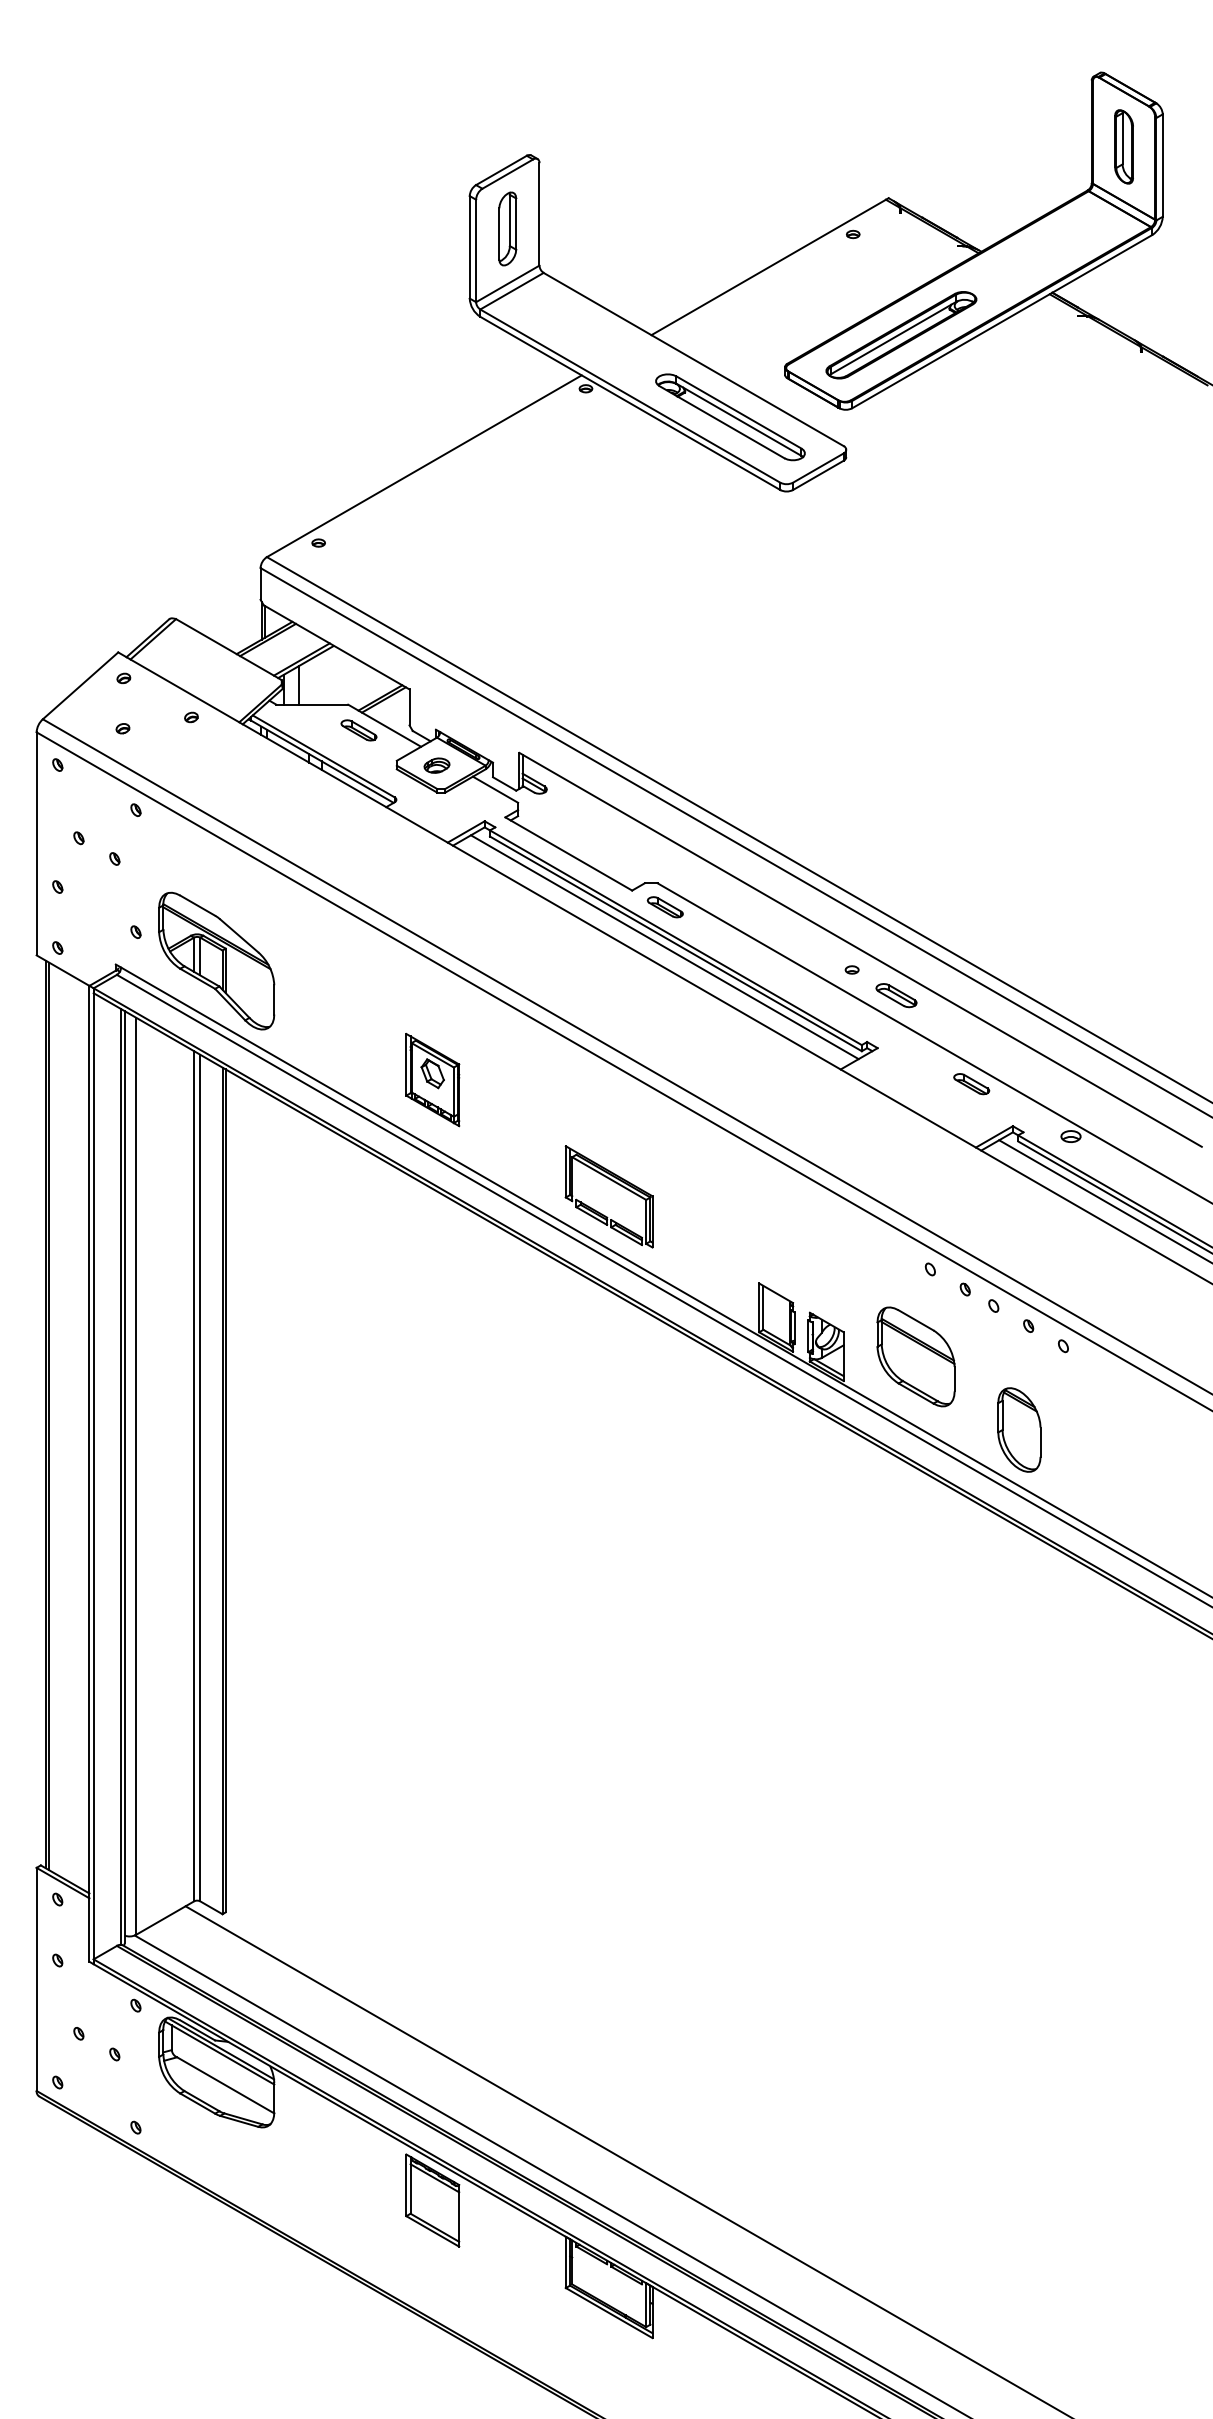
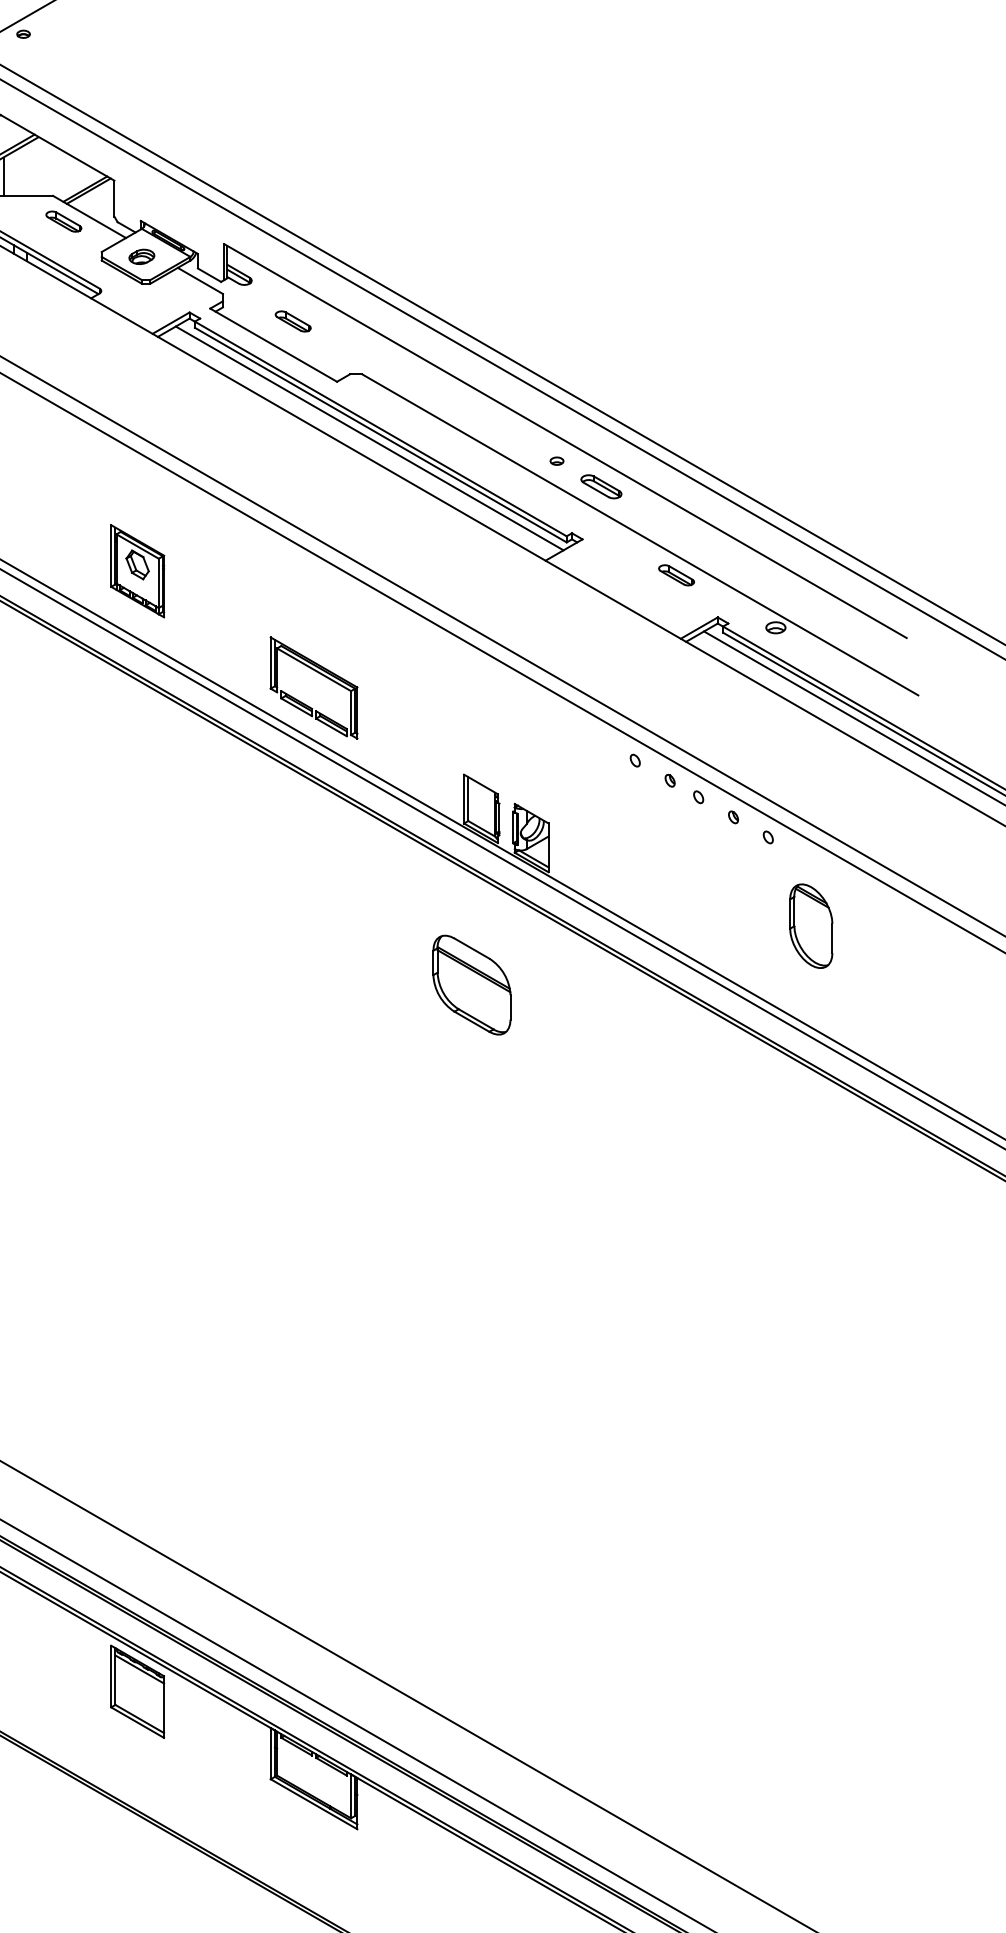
part: (664, 907) -> (292, 321), moved
part: (915, 1356) -> (471, 984), moved
part: (1019, 1429) -> (811, 925), moved

